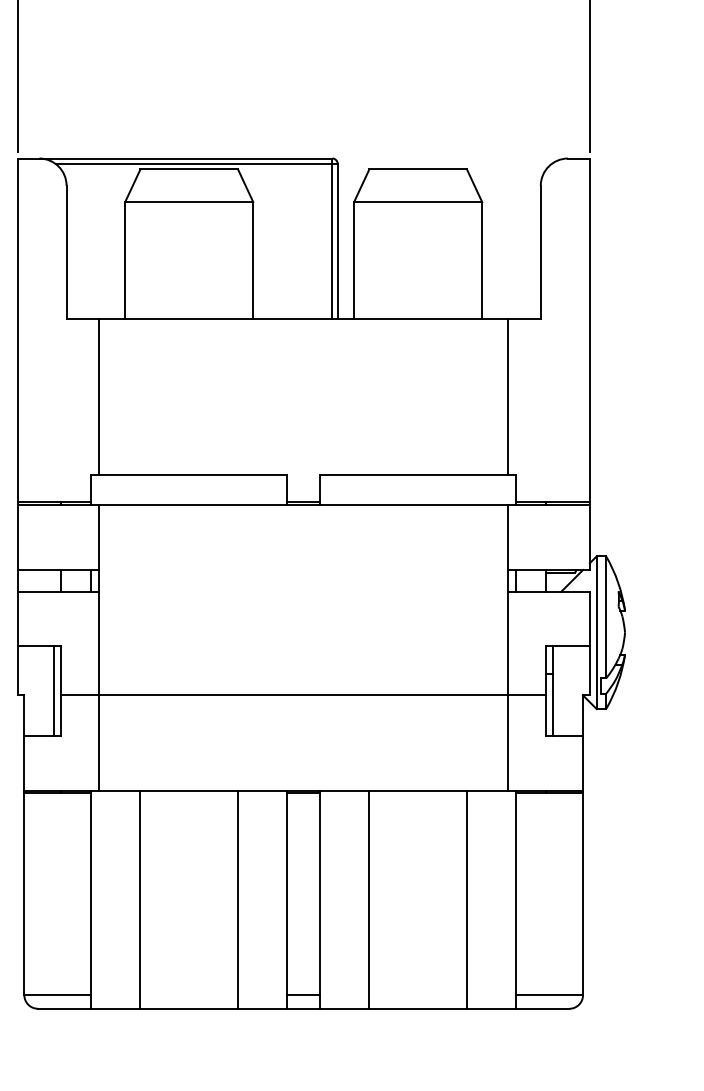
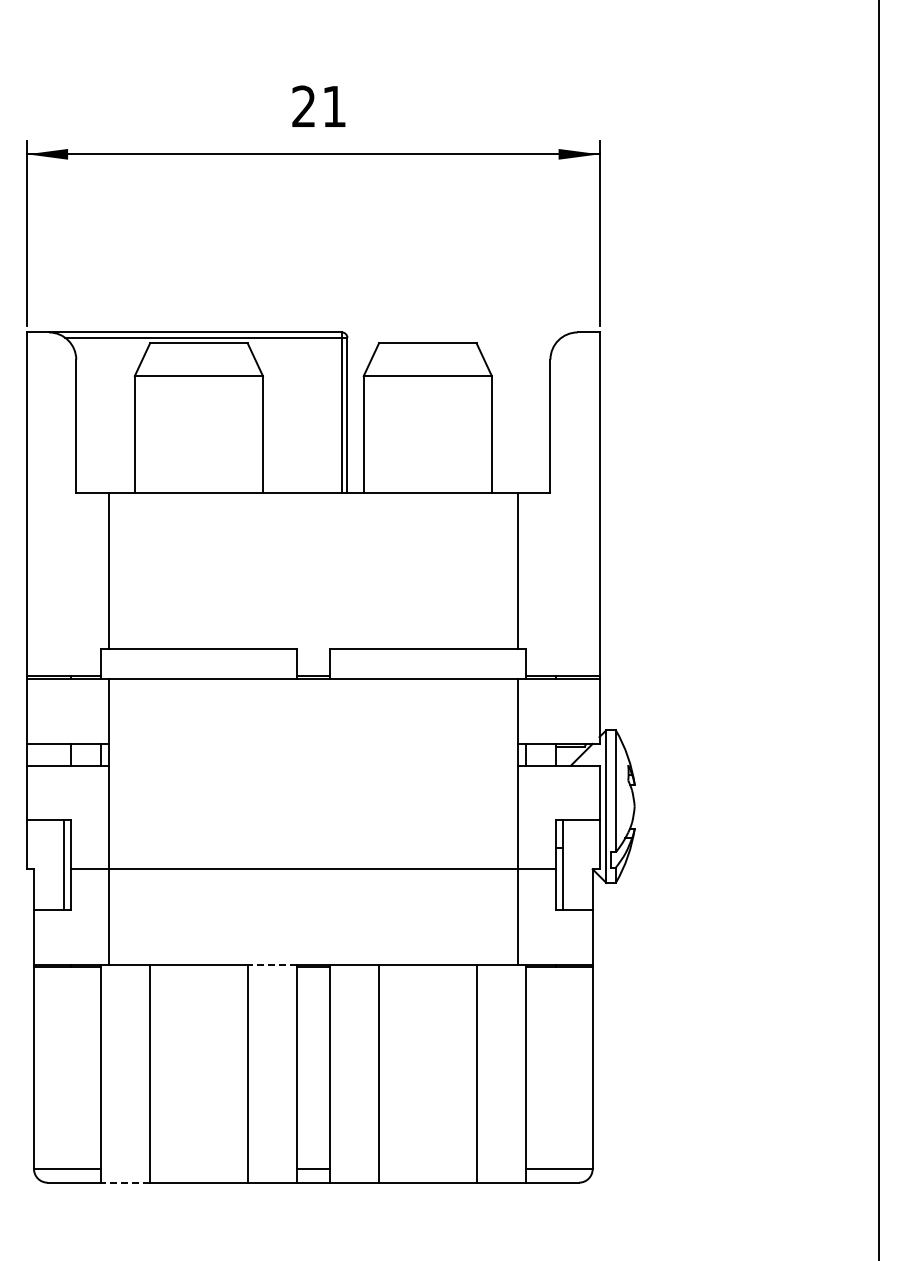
line: (262, 790) -> (272, 964), solid -> dashed
line: (114, 1008) -> (124, 1182), solid -> dashed

